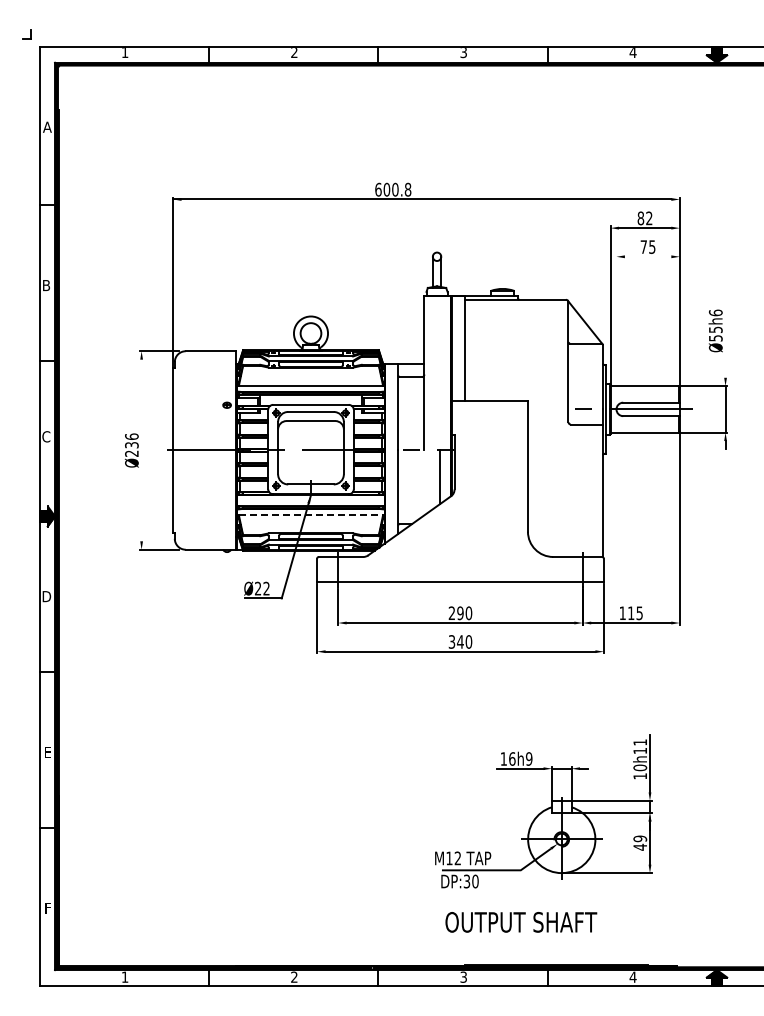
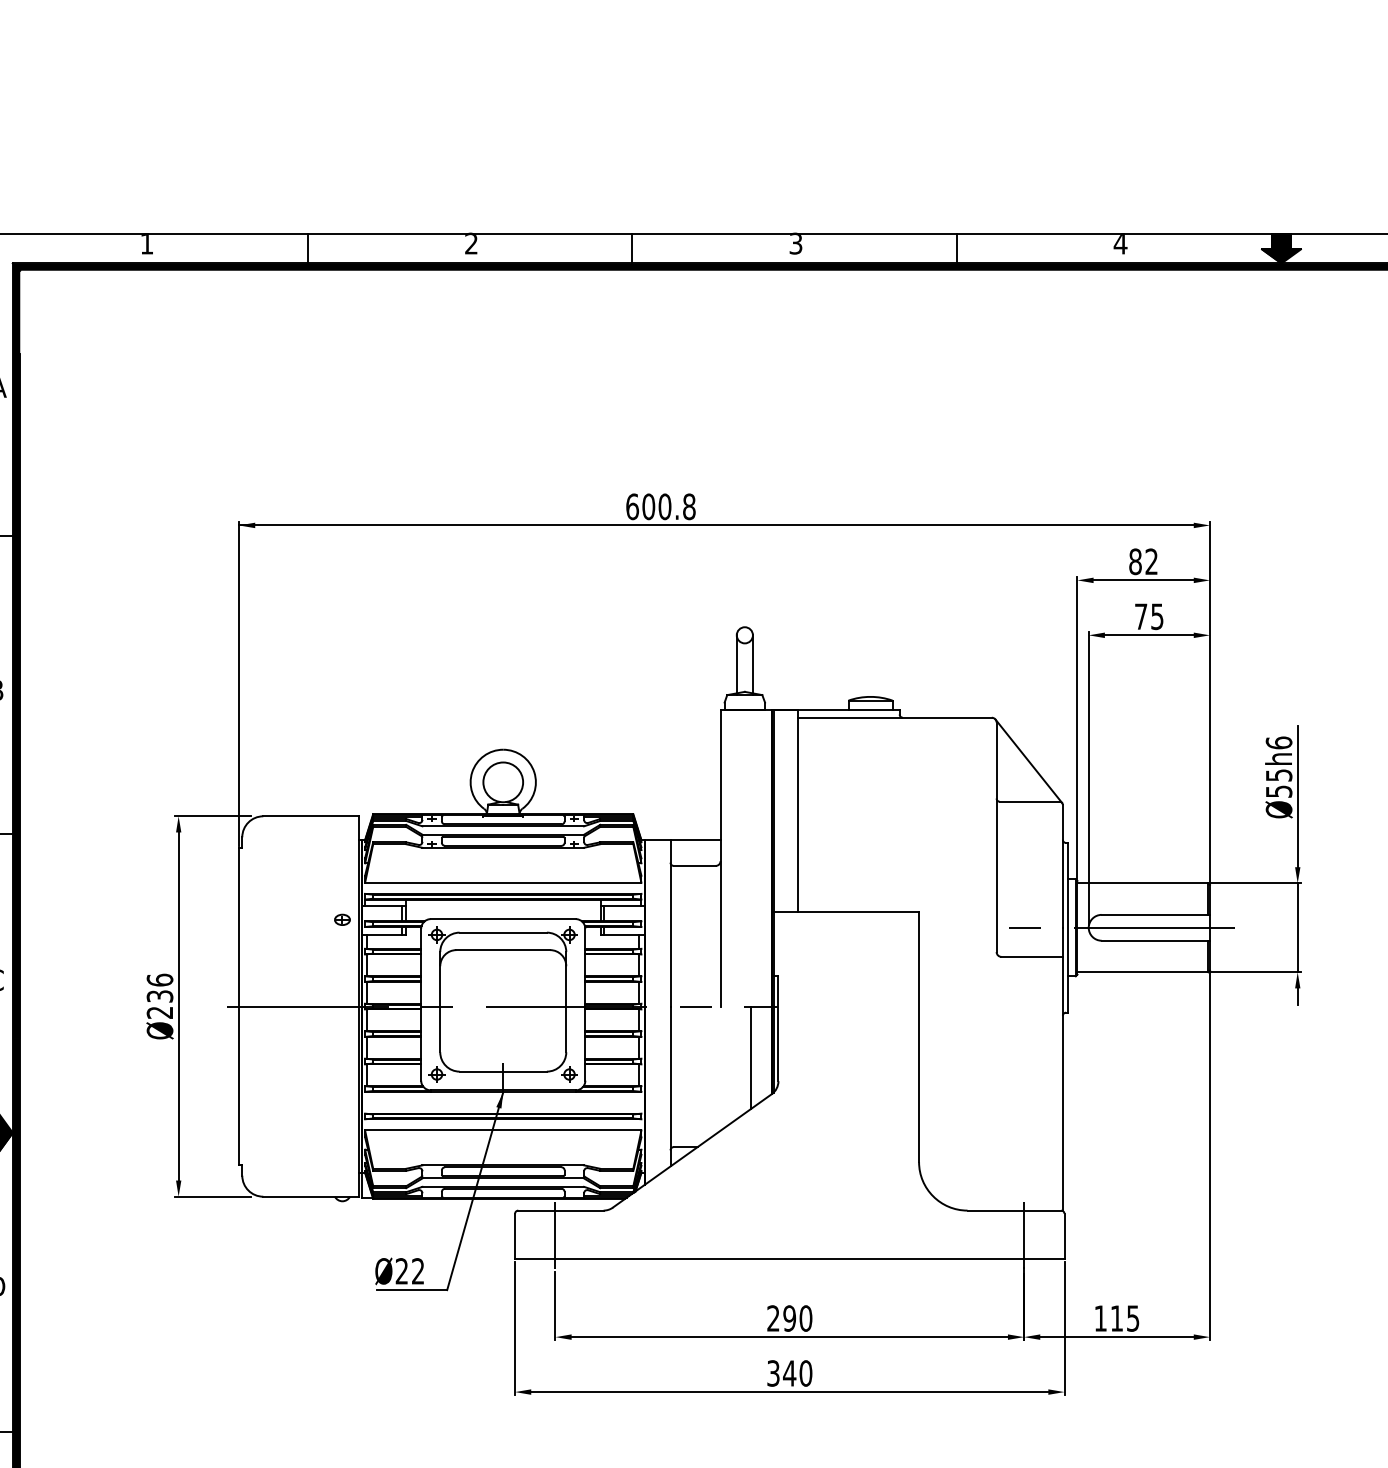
line: (647, 256) -> (1148, 634), added
line: (616, 331) -> (1088, 778), added
line: (725, 340) -> (1297, 795), added
line: (141, 450) -> (178, 1006), added
line: (311, 515) -> (504, 1131), dashed -> solid

